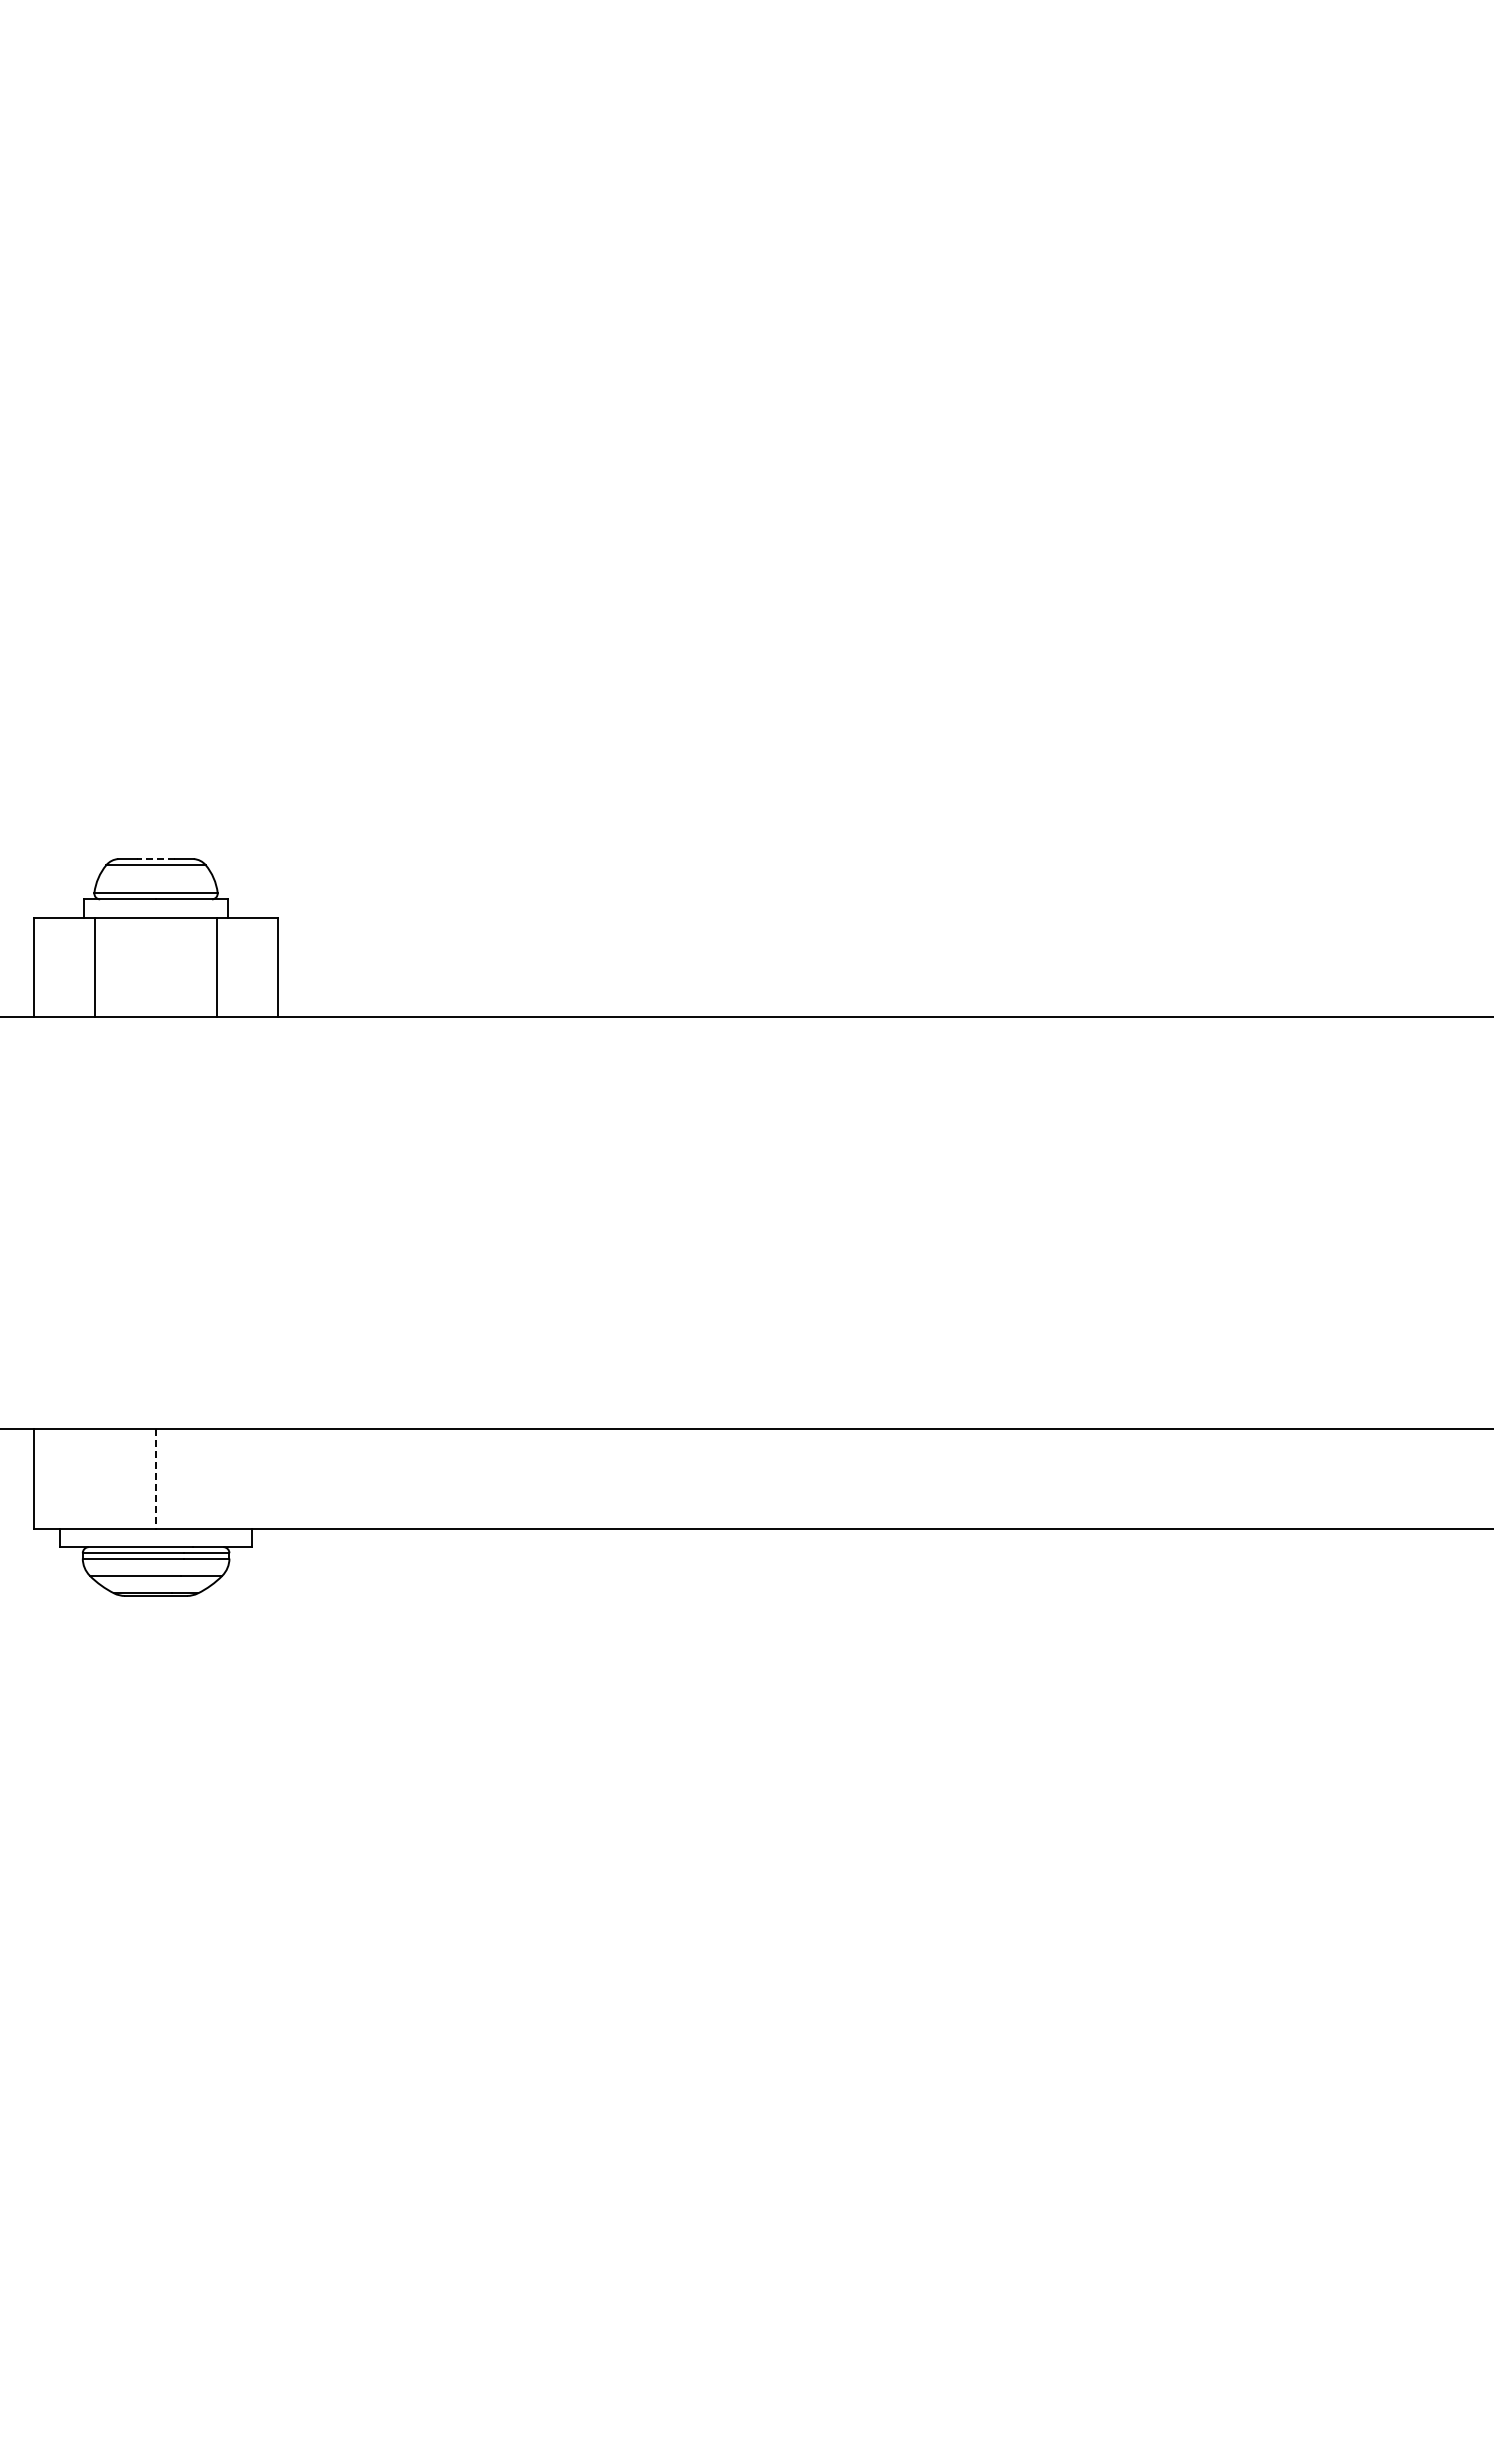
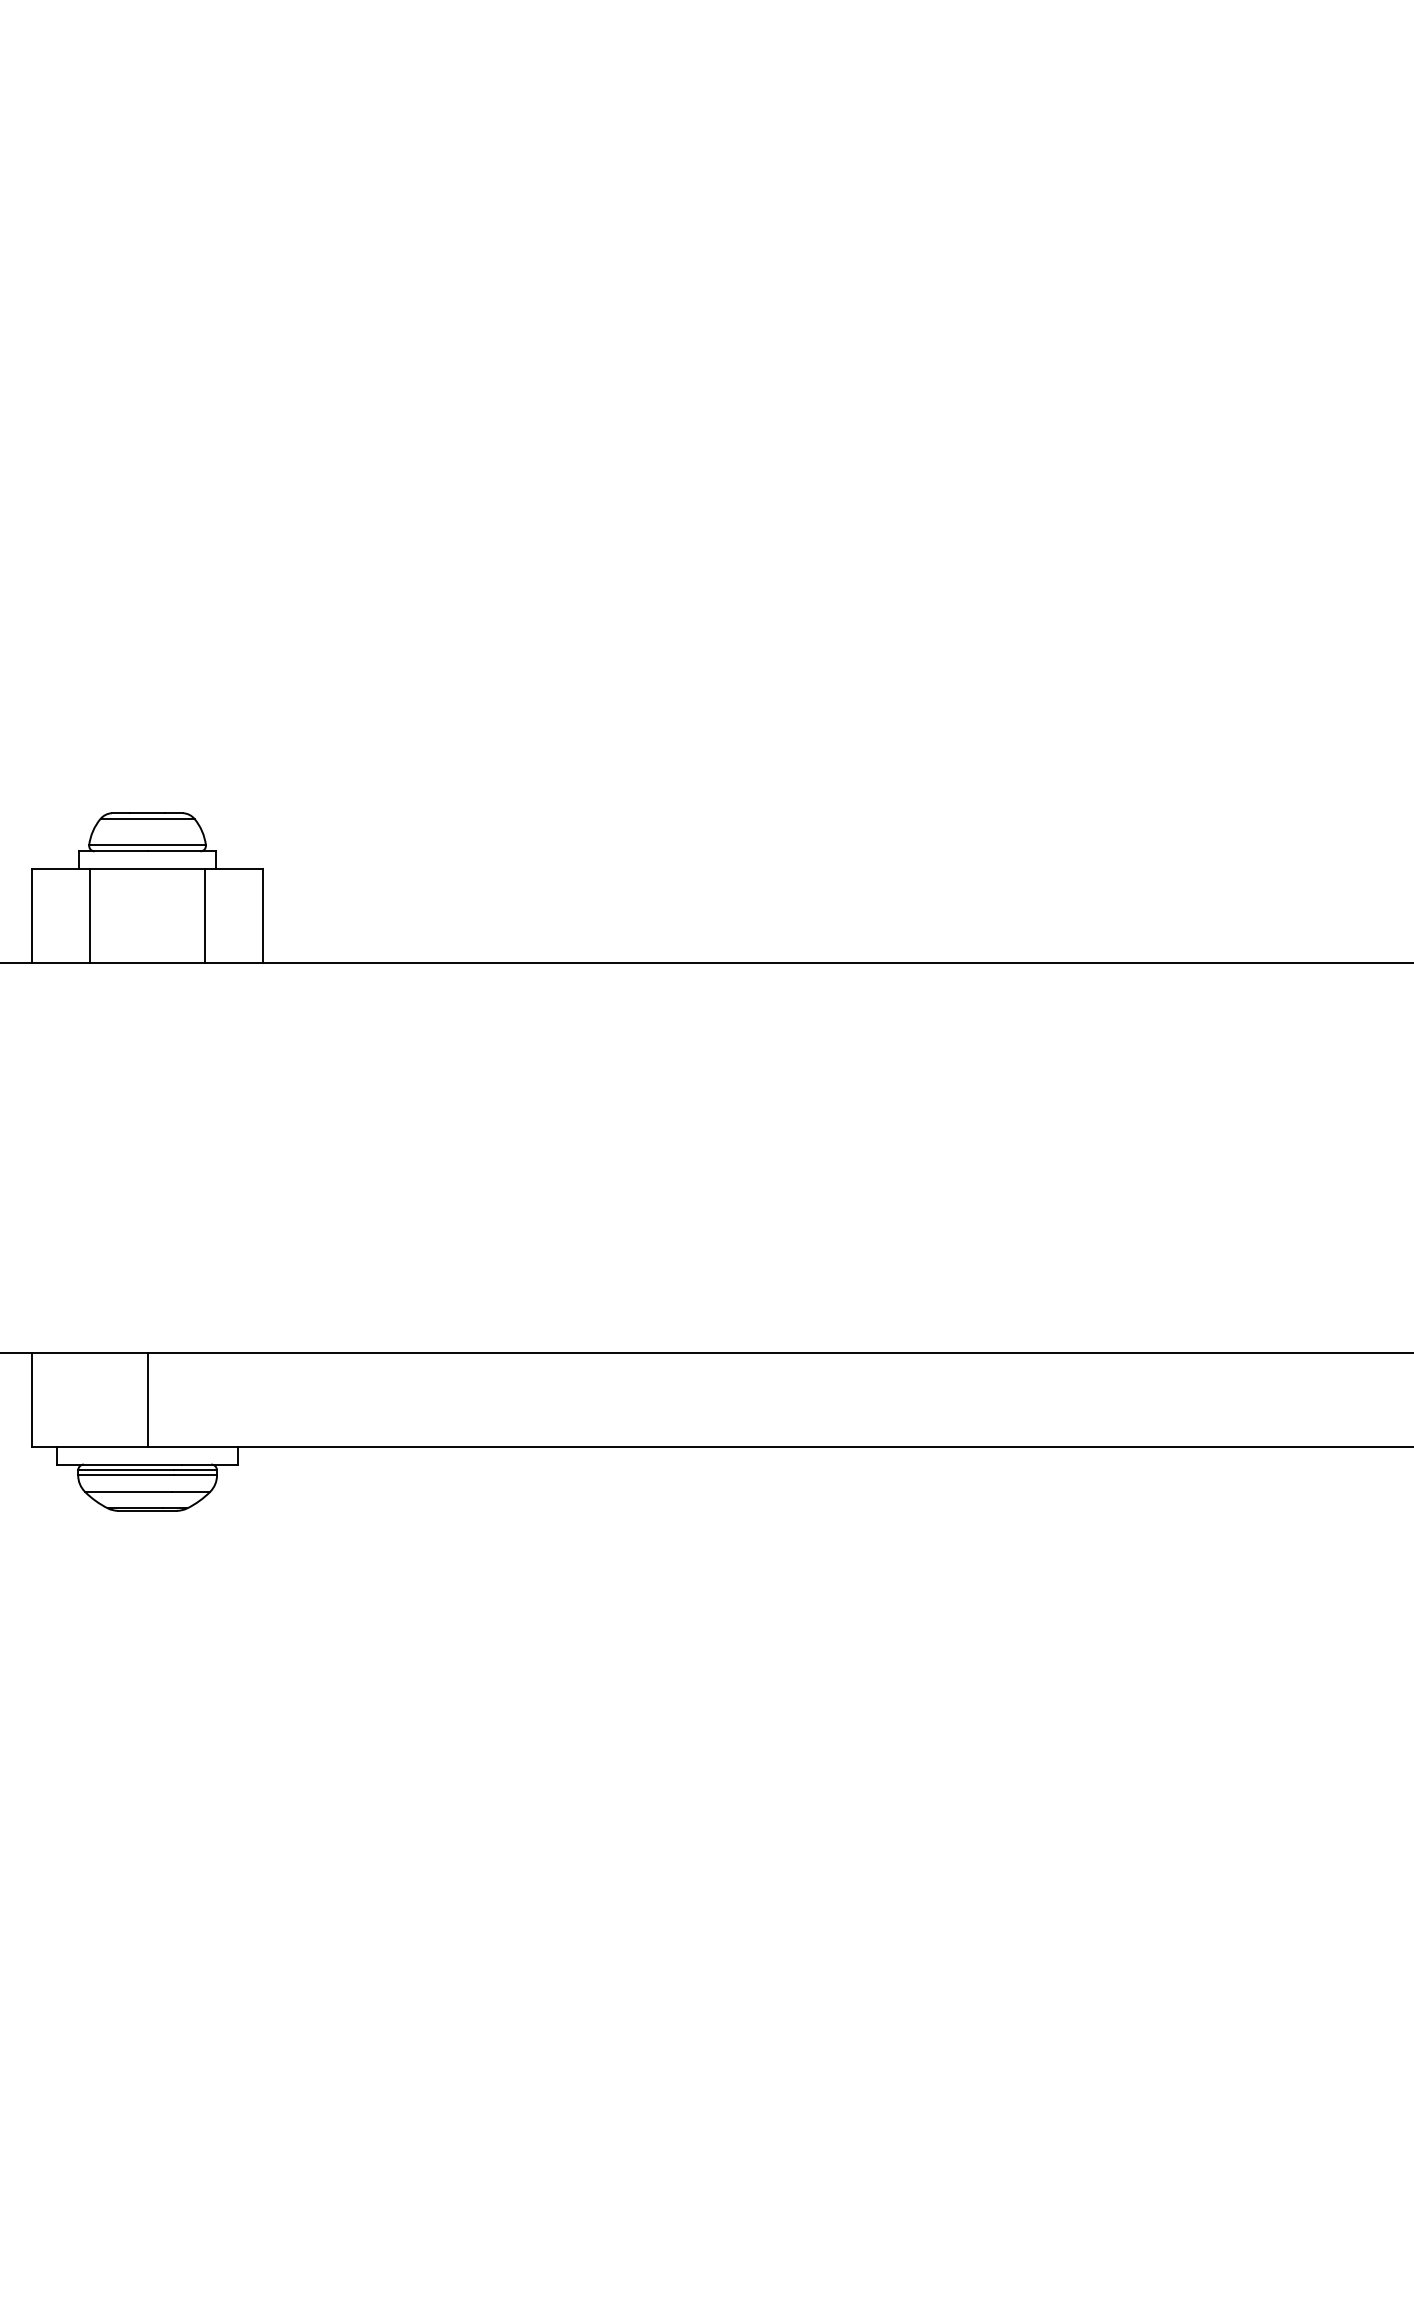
line: (156, 859) -> (147, 813), dashed -> solid
line: (156, 1478) -> (147, 1399), dashed -> solid

